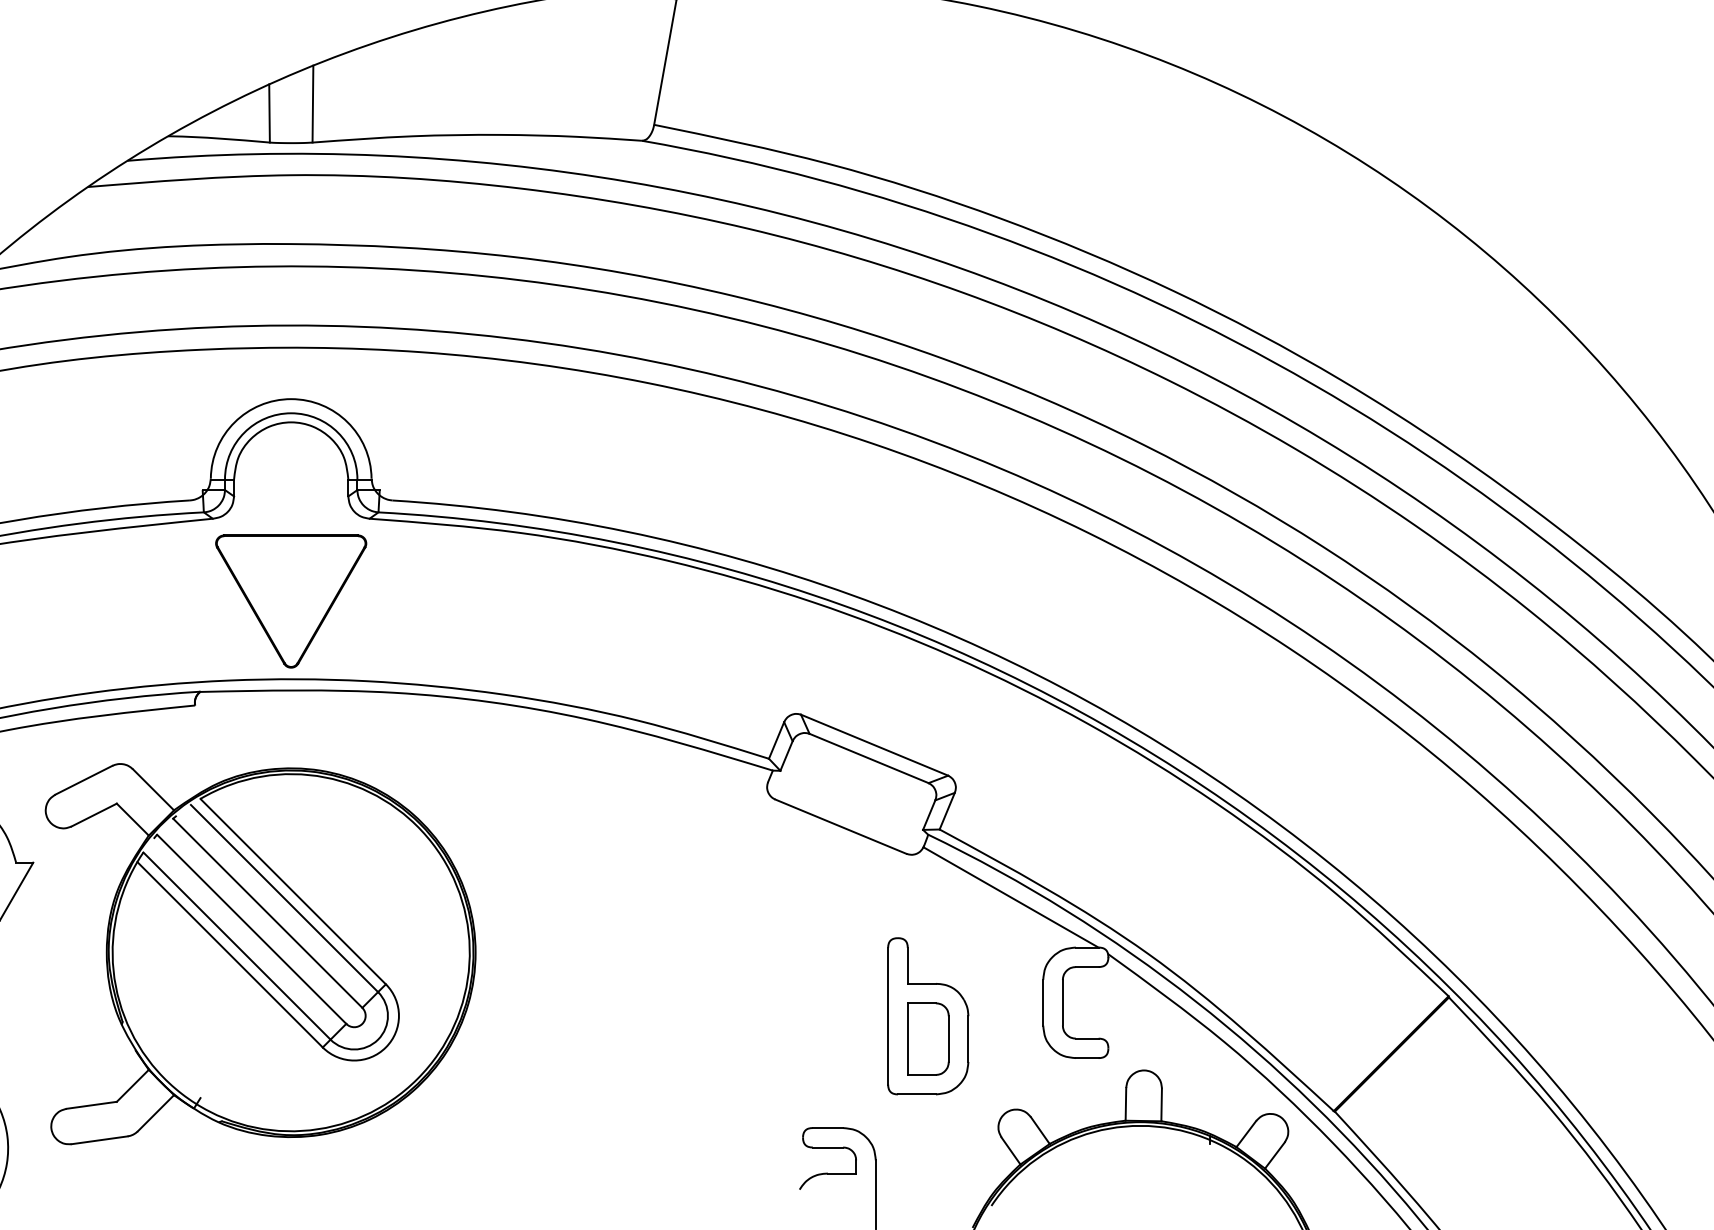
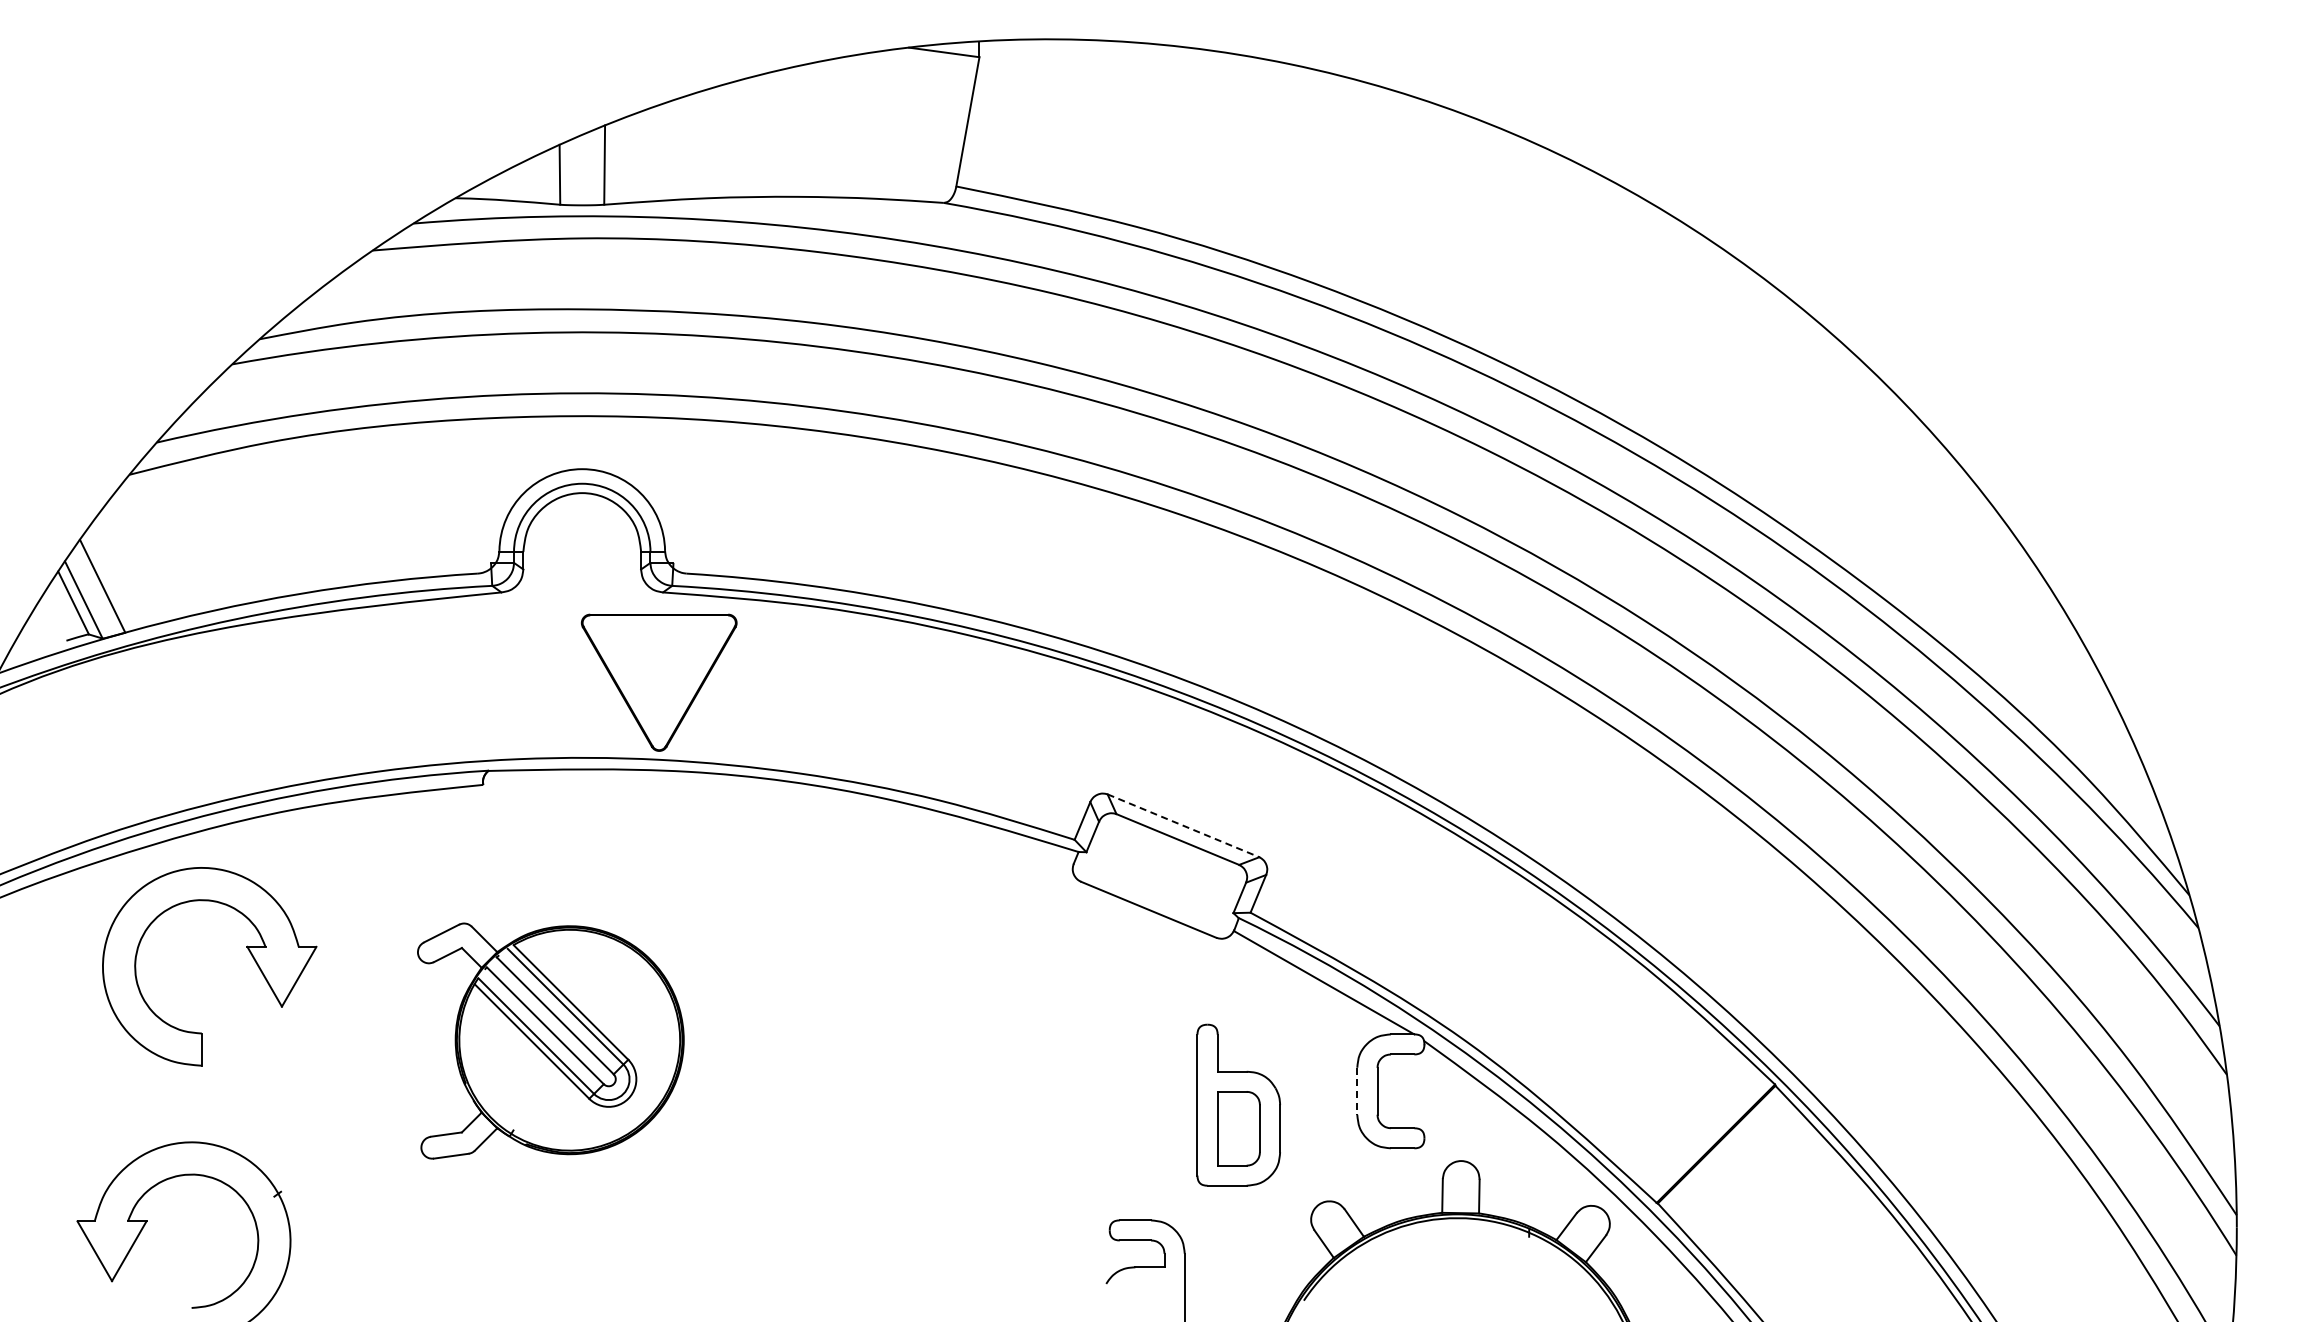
part: (291, 601) -> (659, 682), moved
line: (874, 744) -> (1183, 825), solid -> dashed
part: (260, 953) -> (550, 1040), size x0.6
line: (1043, 1002) -> (1357, 1091), solid -> dashed

